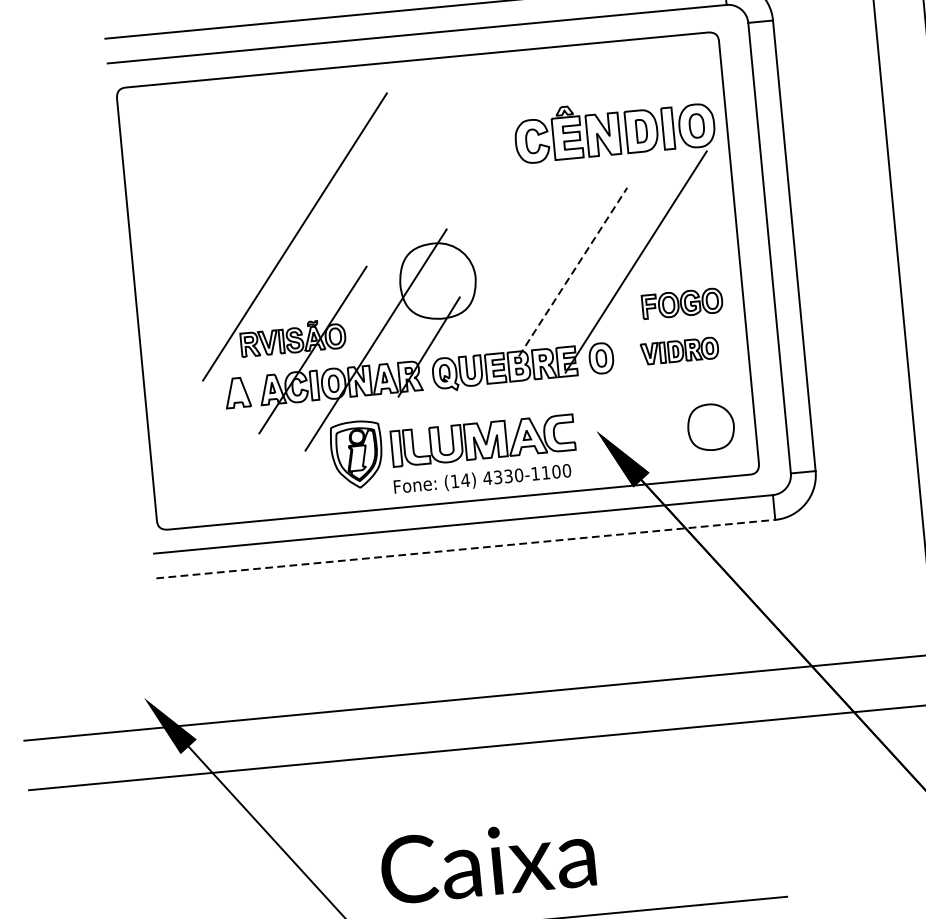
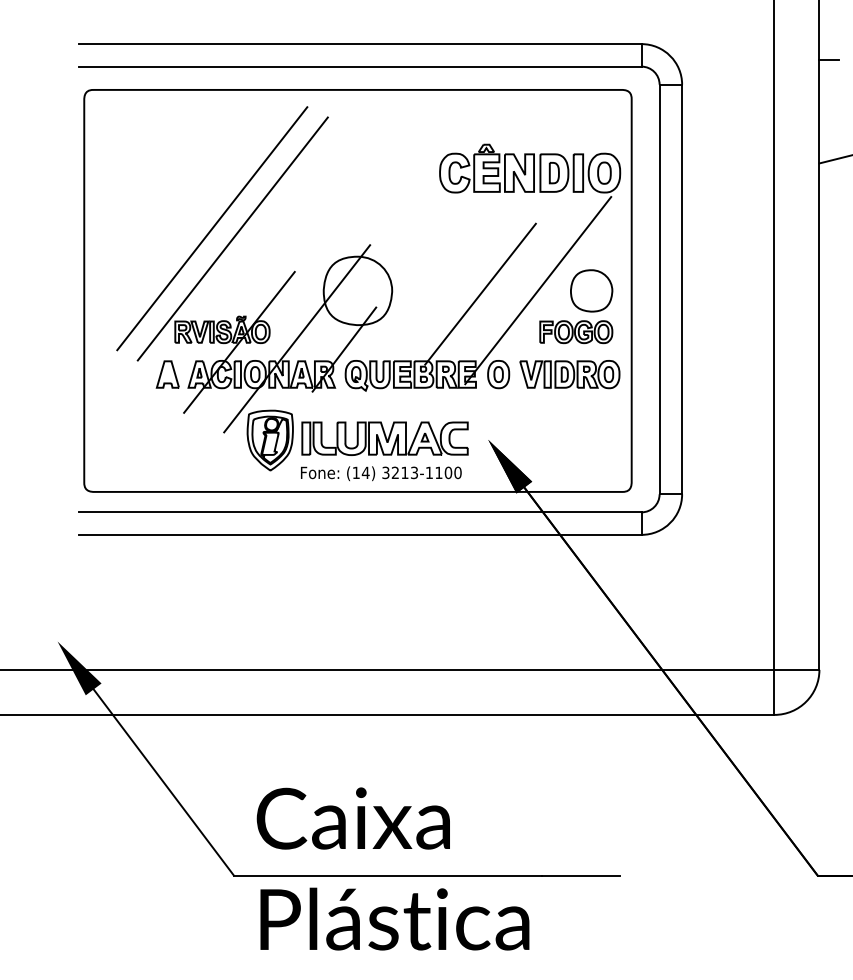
line: (271, 227) -> (212, 228), added
line: (573, 272) -> (480, 294), dashed -> solid
part: (679, 351) -> (569, 374), size x1.43
part: (710, 426) -> (591, 290), moved
text: (503, 476) -> (400, 472), 4330-1100 -> 3213-1100
line: (466, 548) -> (360, 534), dashed -> solid

